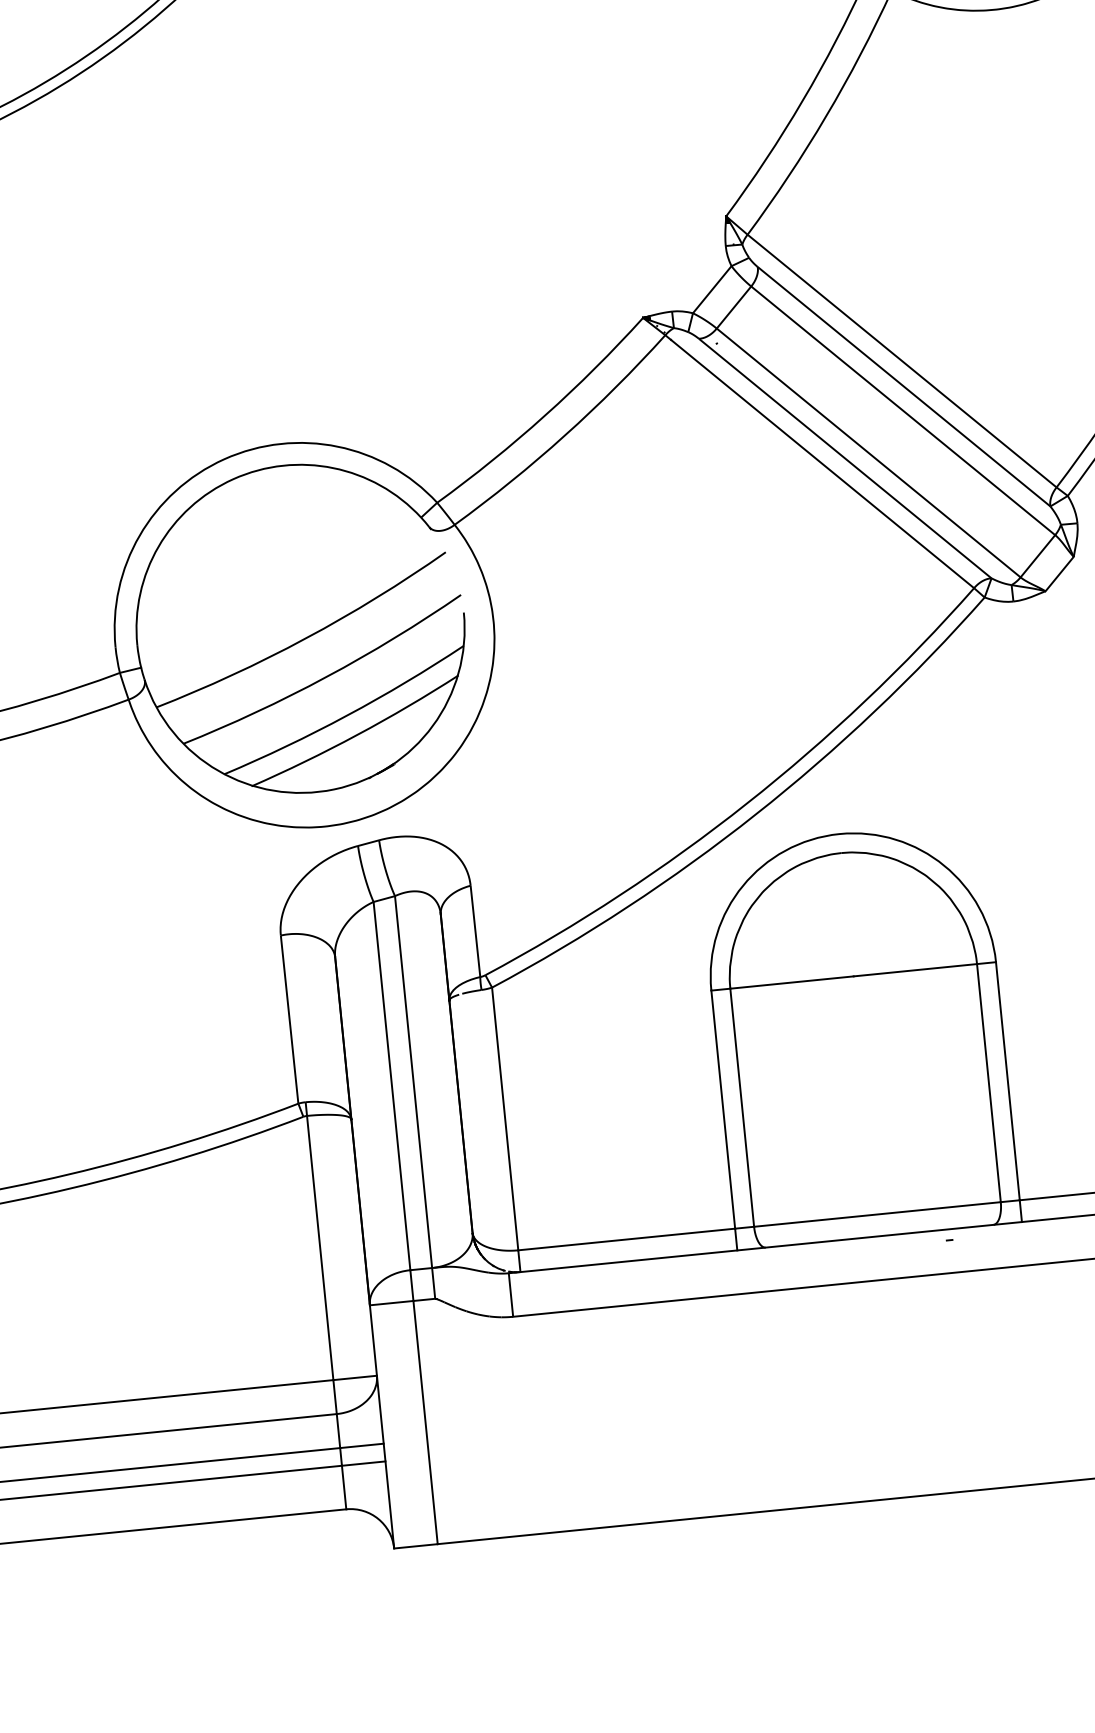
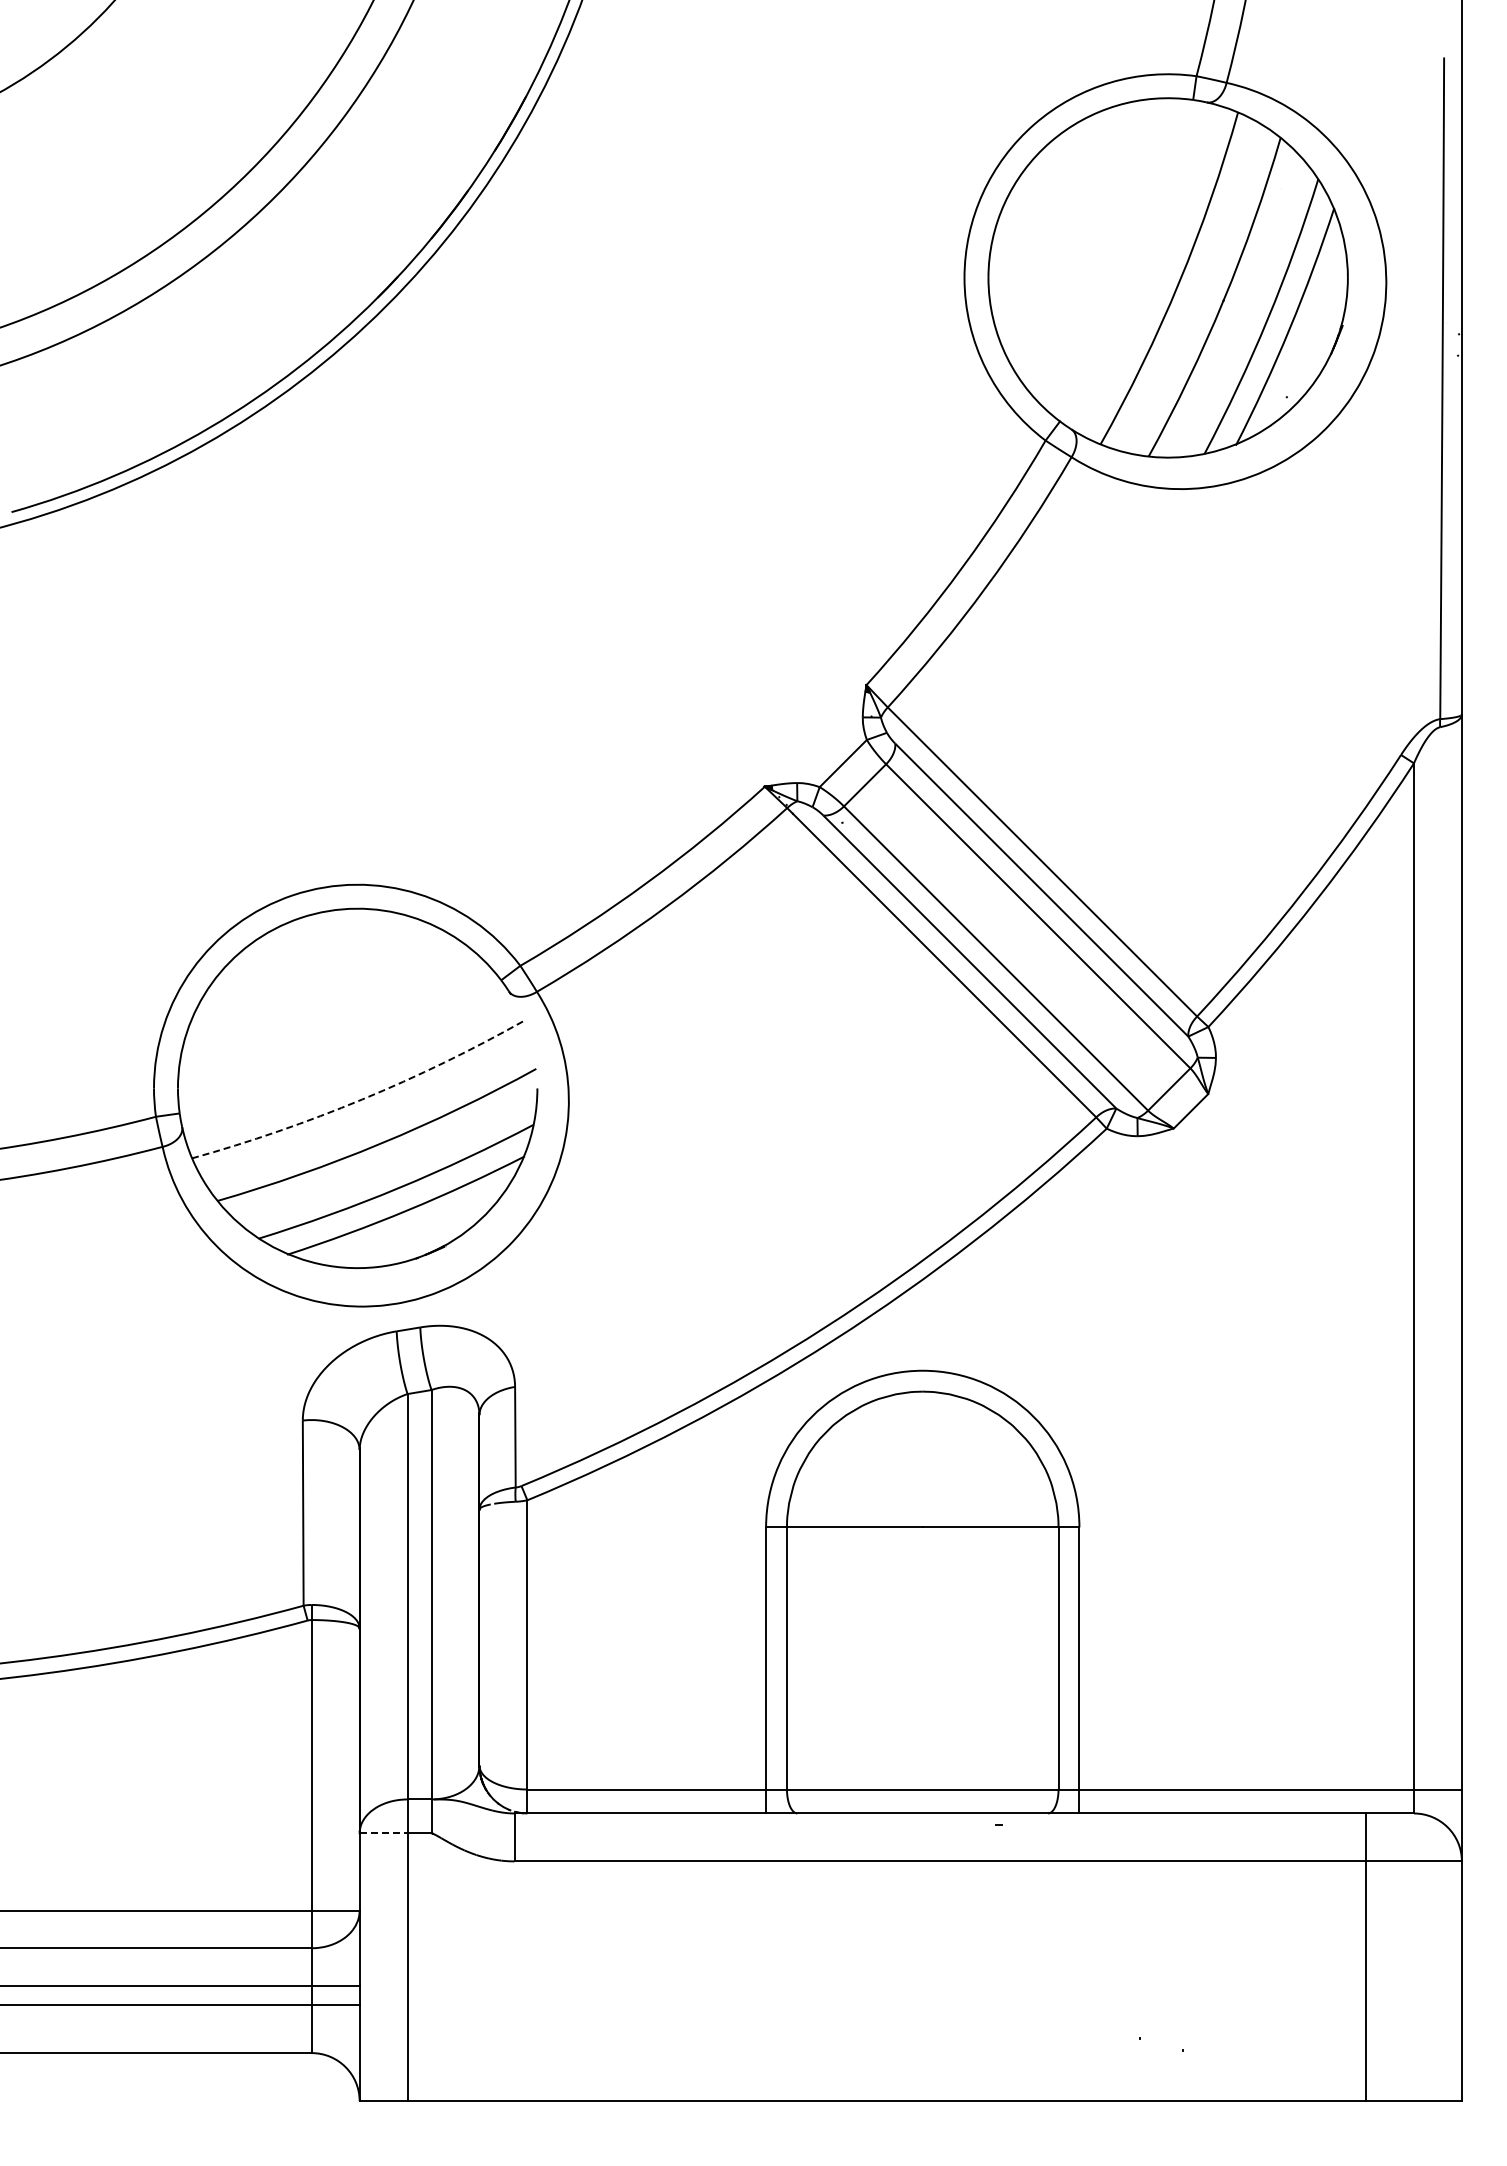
arc: (305, 638) -> (362, 1099), solid -> dashed
line: (391, 1303) -> (383, 1833), solid -> dashed

